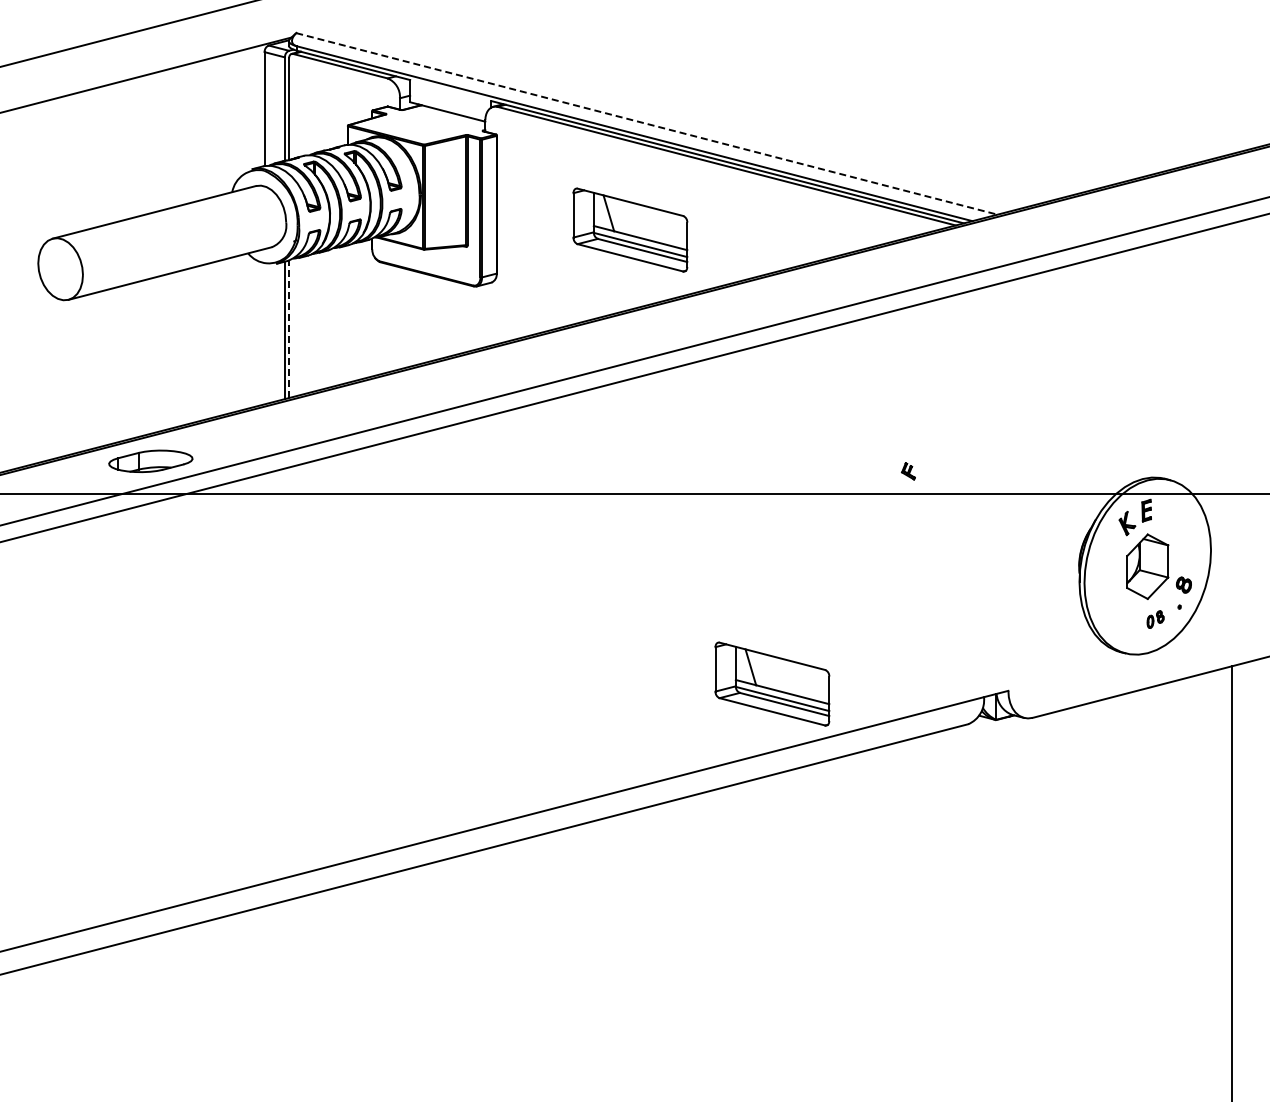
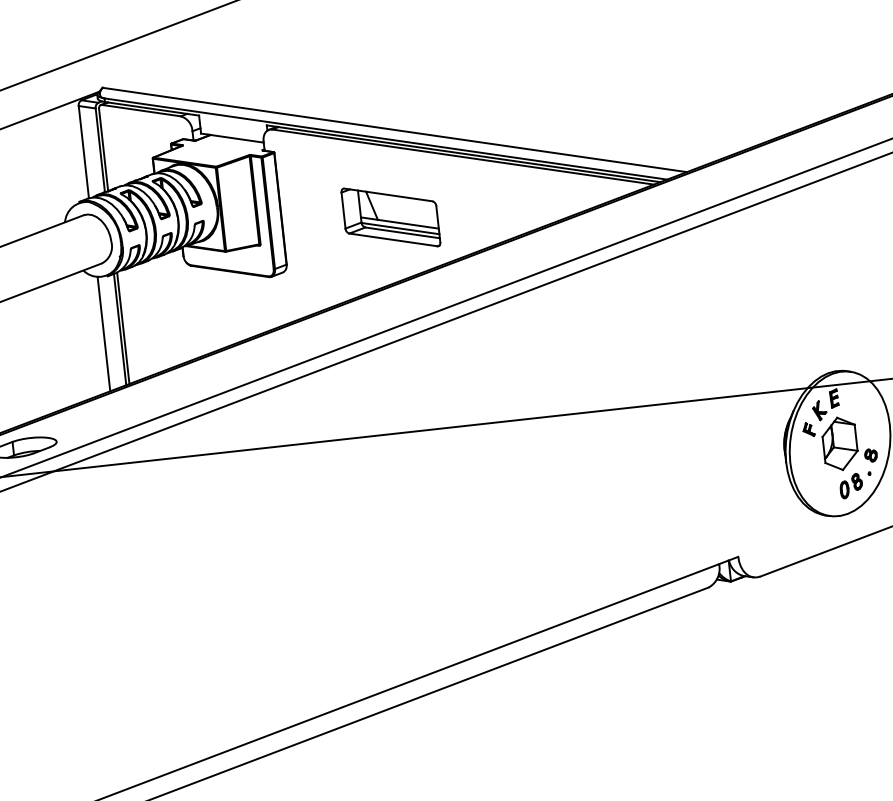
line: (647, 124) -> (395, 130), dashed -> solid
line: (289, 329) -> (123, 328), dashed -> solid
line: (264, 333) -> (103, 333), added
part: (908, 471) -> (808, 429), moved
part: (1155, 619) -> (851, 485), size x1.67
part: (772, 683) -> (546, 572), removed

